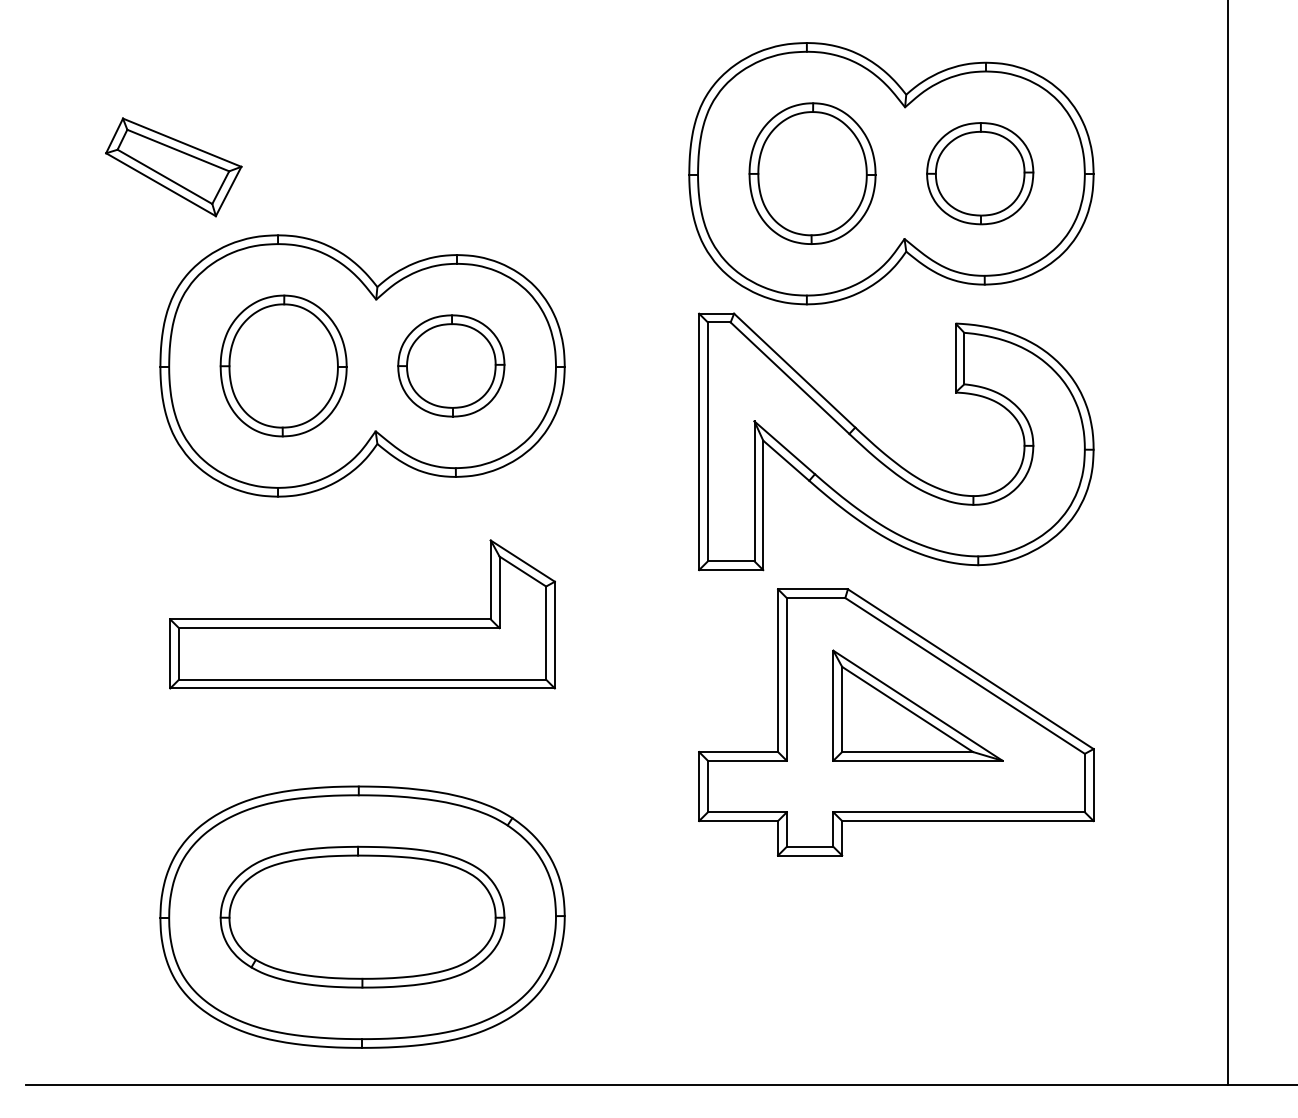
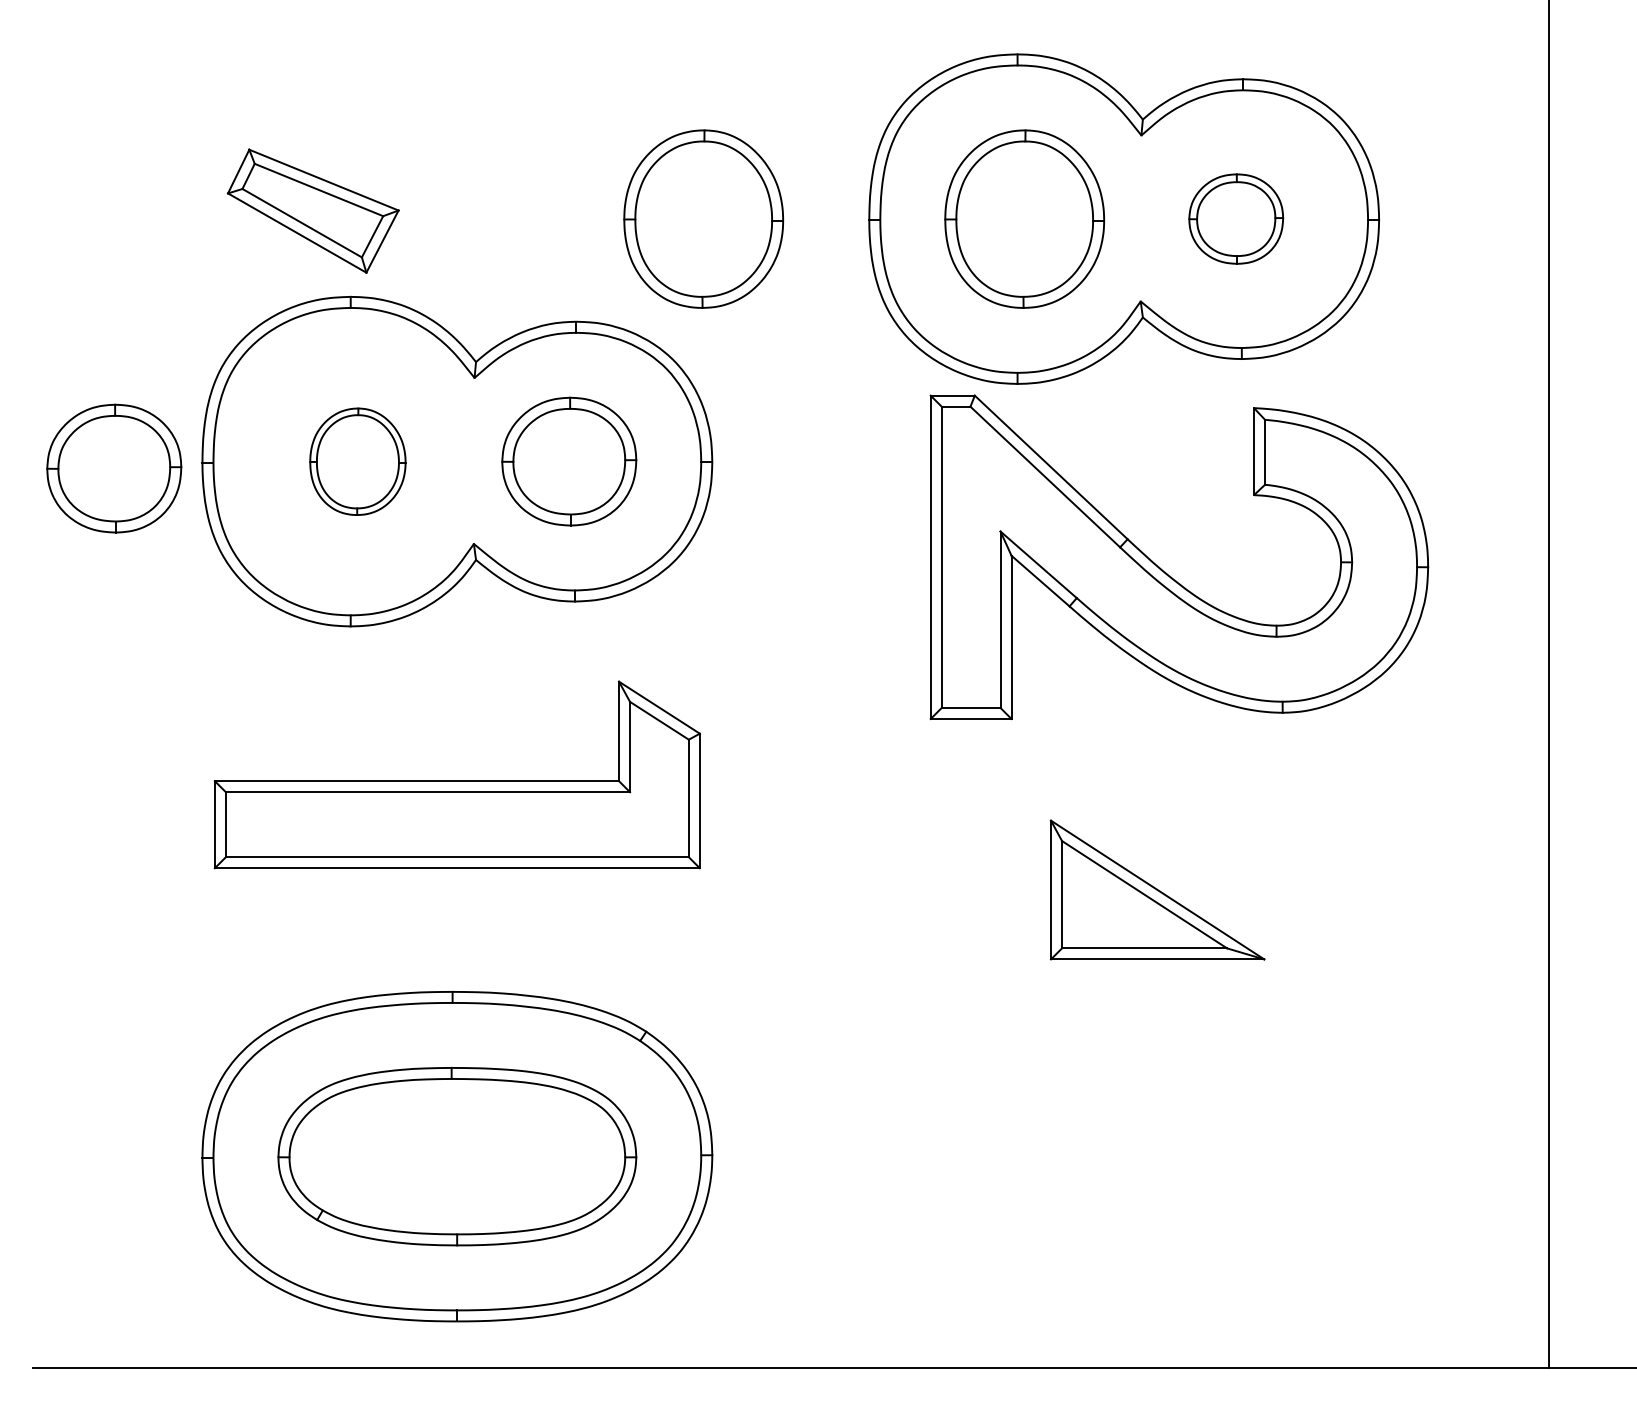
part: (173, 166) -> (312, 210), moved
part: (557, 173) -> (703, 218), added
part: (980, 173) -> (1236, 218), size x0.7
part: (283, 365) -> (357, 461), size x0.6
part: (90, 371) -> (114, 468), added
part: (885, 453) -> (1165, 571), moved
part: (896, 721) -> (1130, 910), removed

